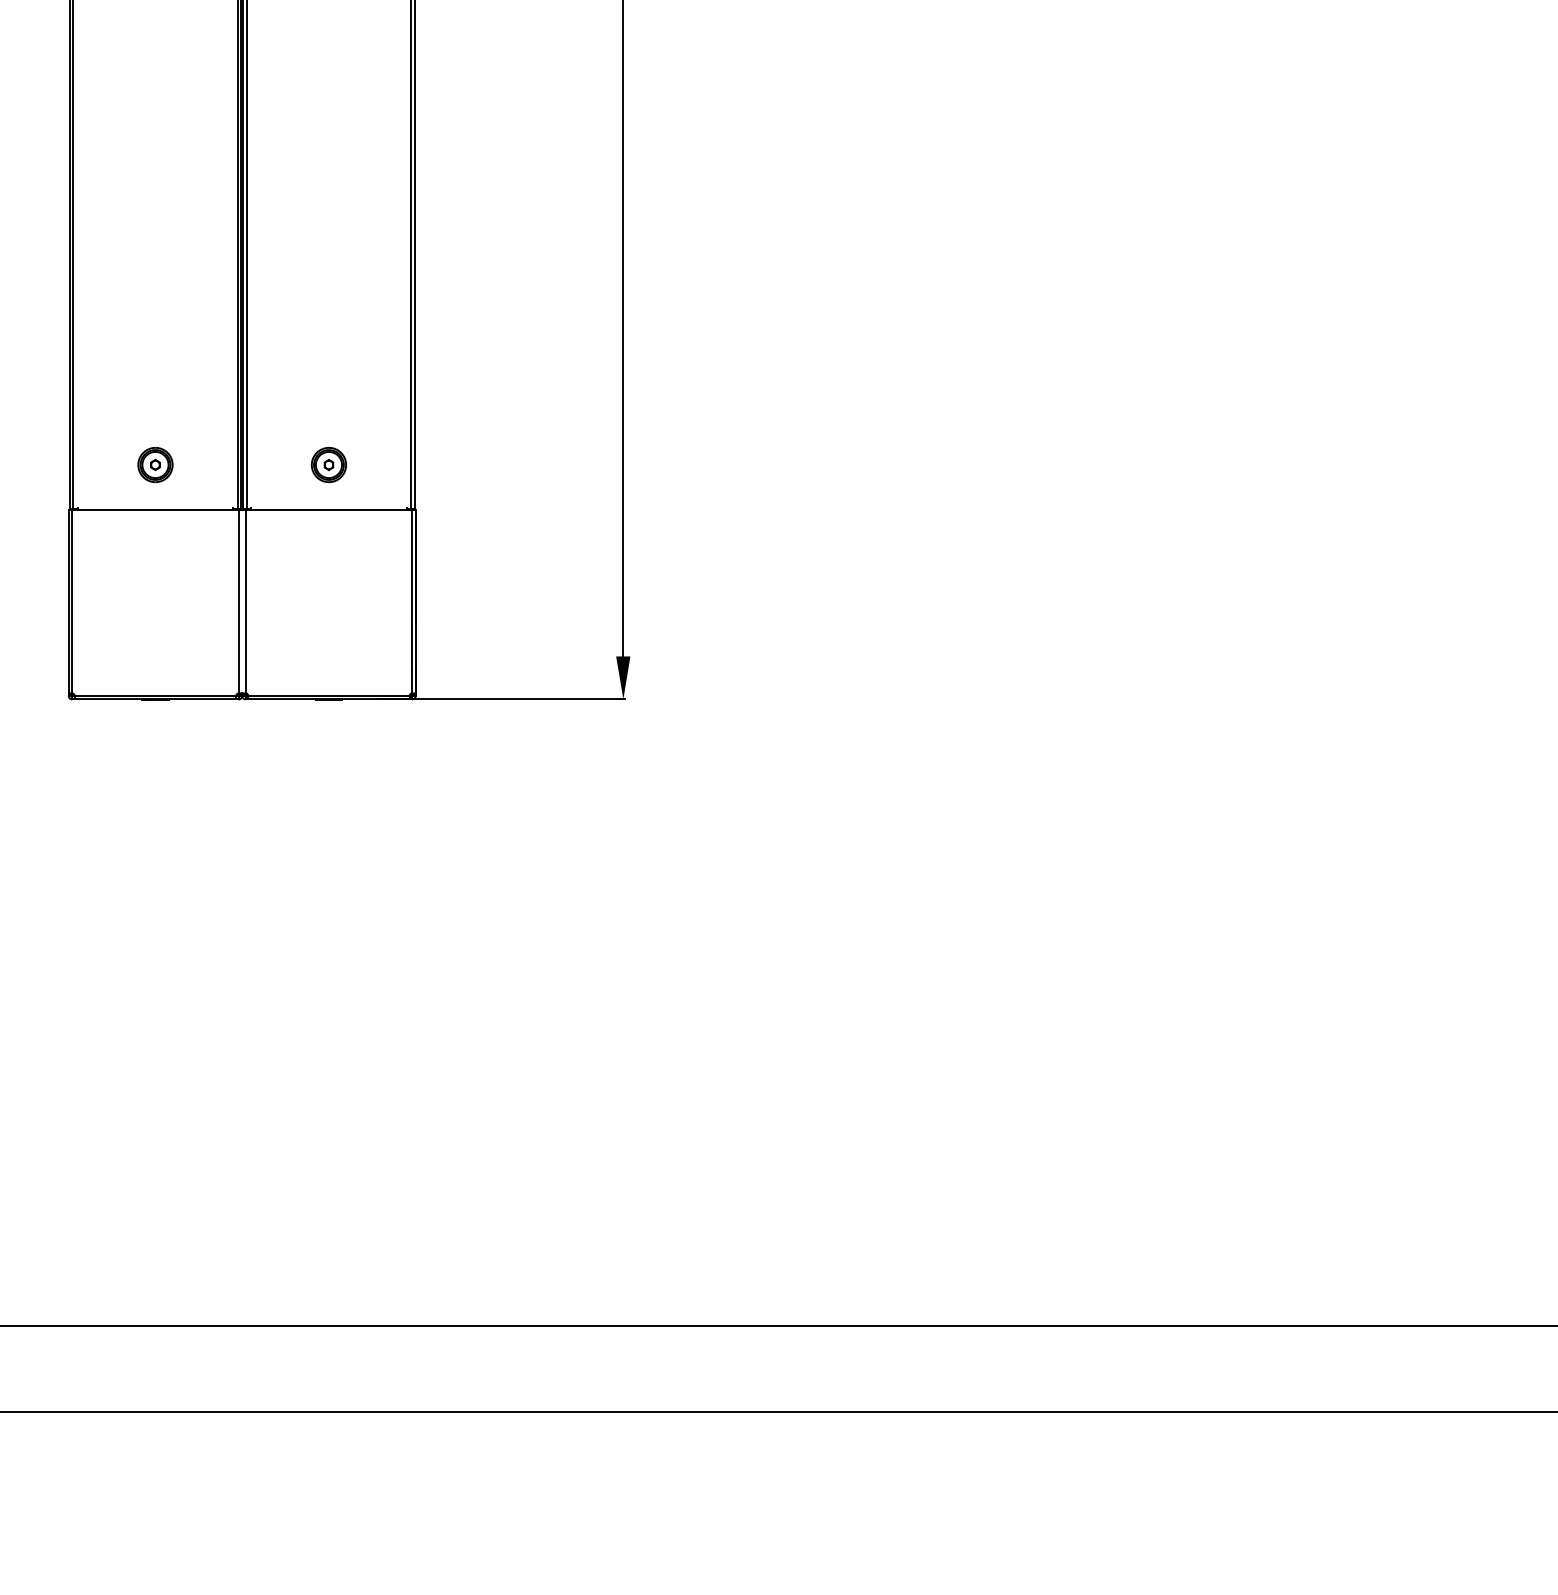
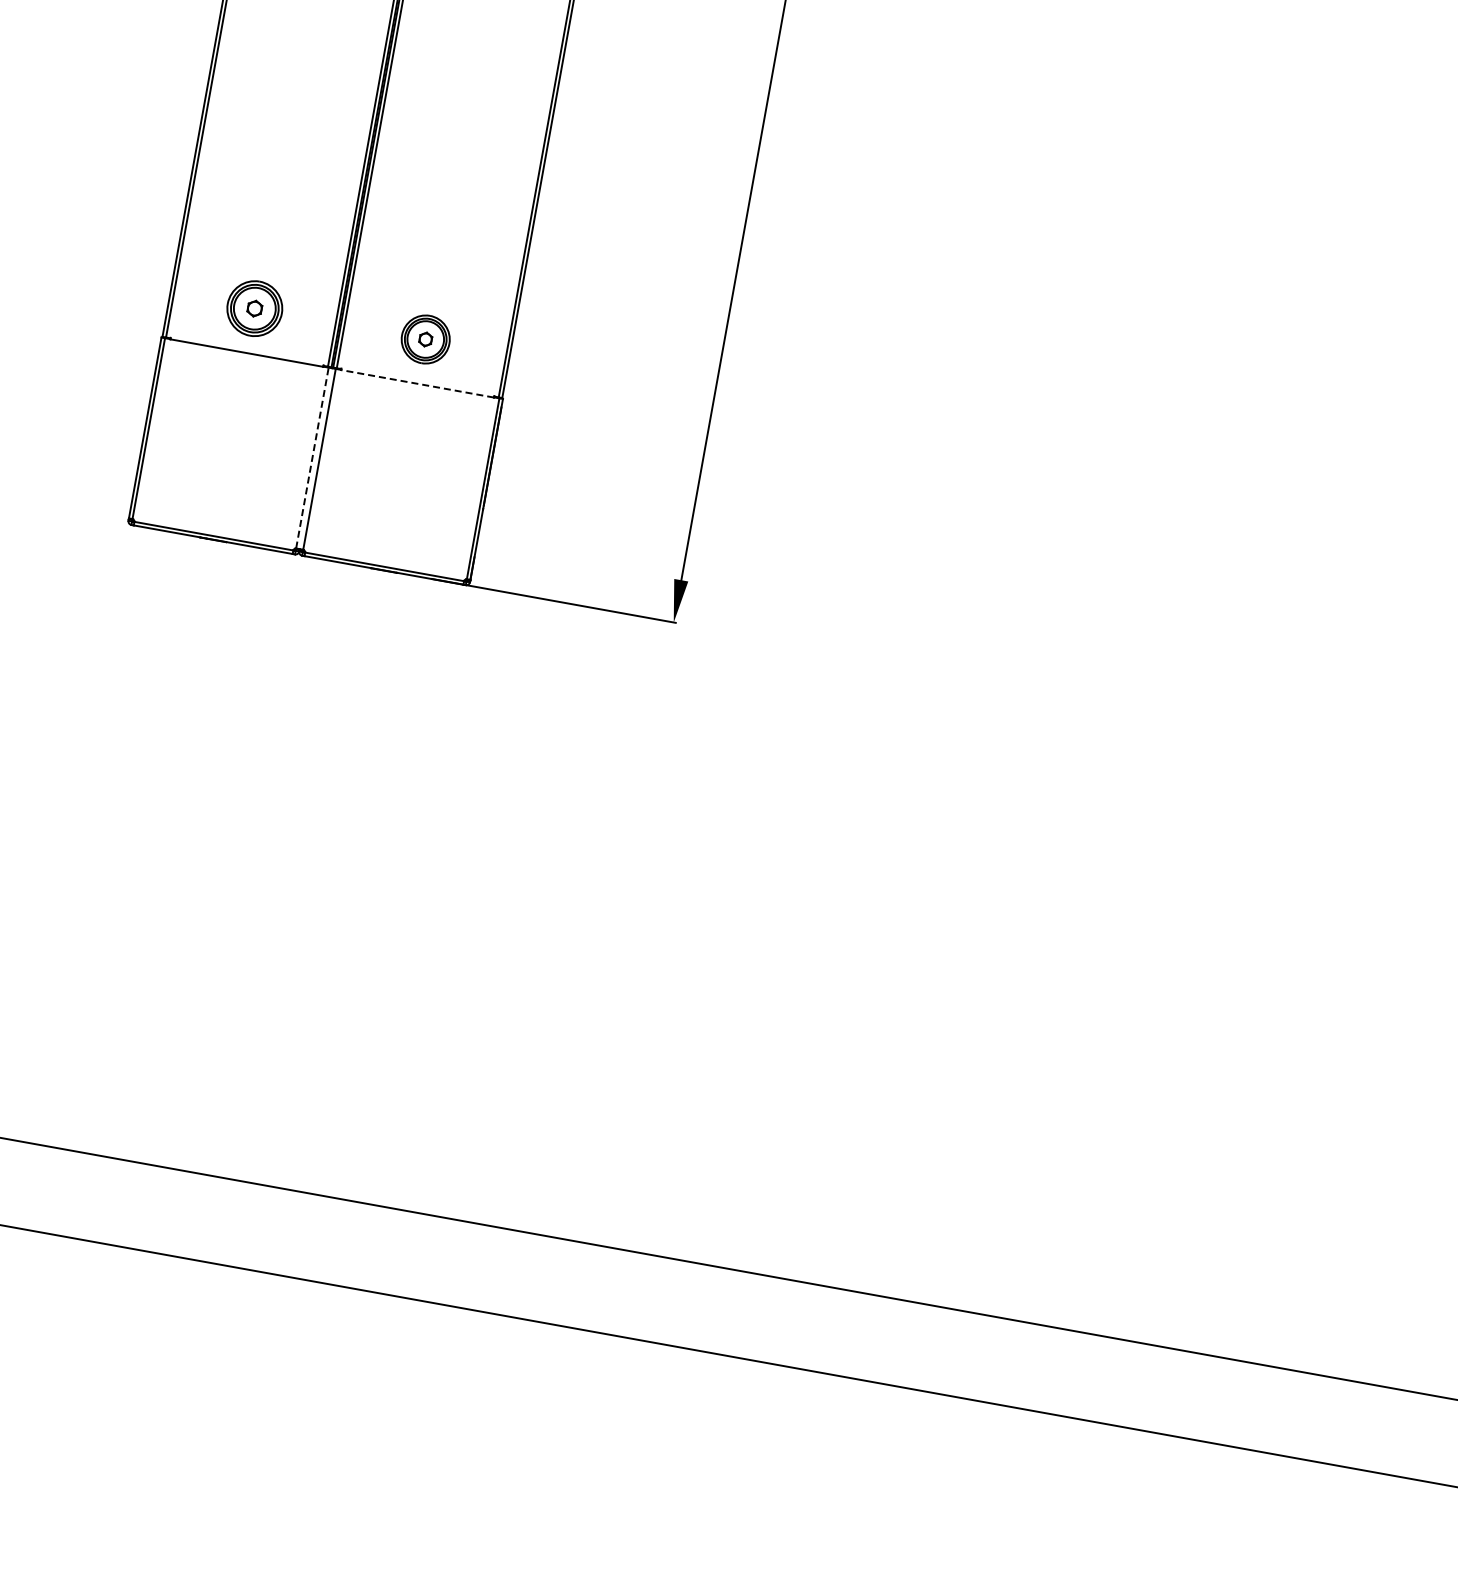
part: (155, 465) -> (254, 309), size x1.6
part: (328, 465) -> (424, 340), size x1.4
line: (328, 509) -> (417, 383), solid -> dashed
line: (238, 601) -> (312, 457), solid -> dashed

